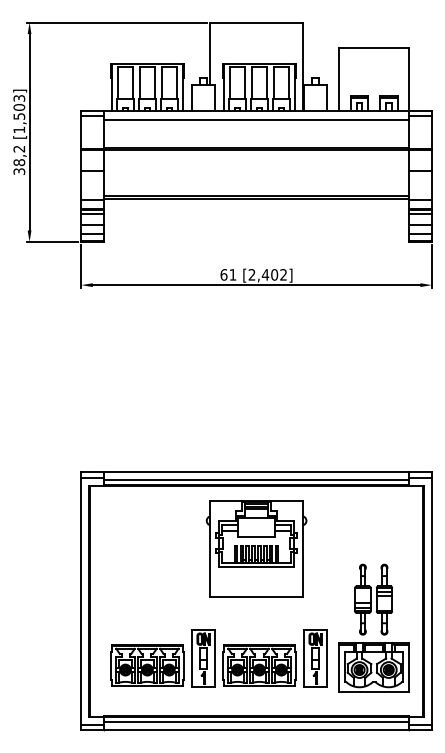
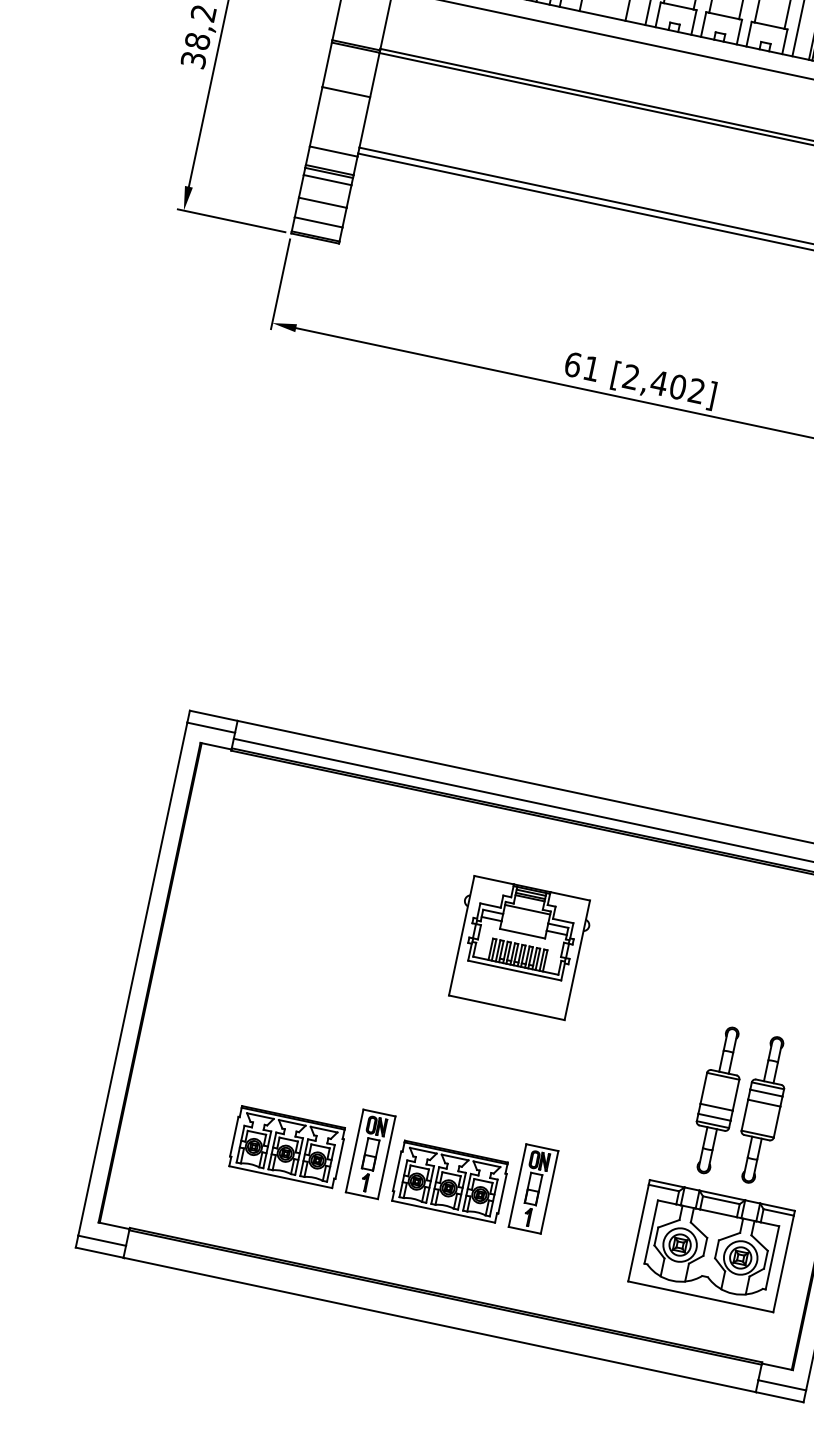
part: (256, 548) -> (519, 947), size x0.6
part: (218, 658) -> (392, 1158), size x0.7
line: (256, 721) -> (443, 1306), removed

